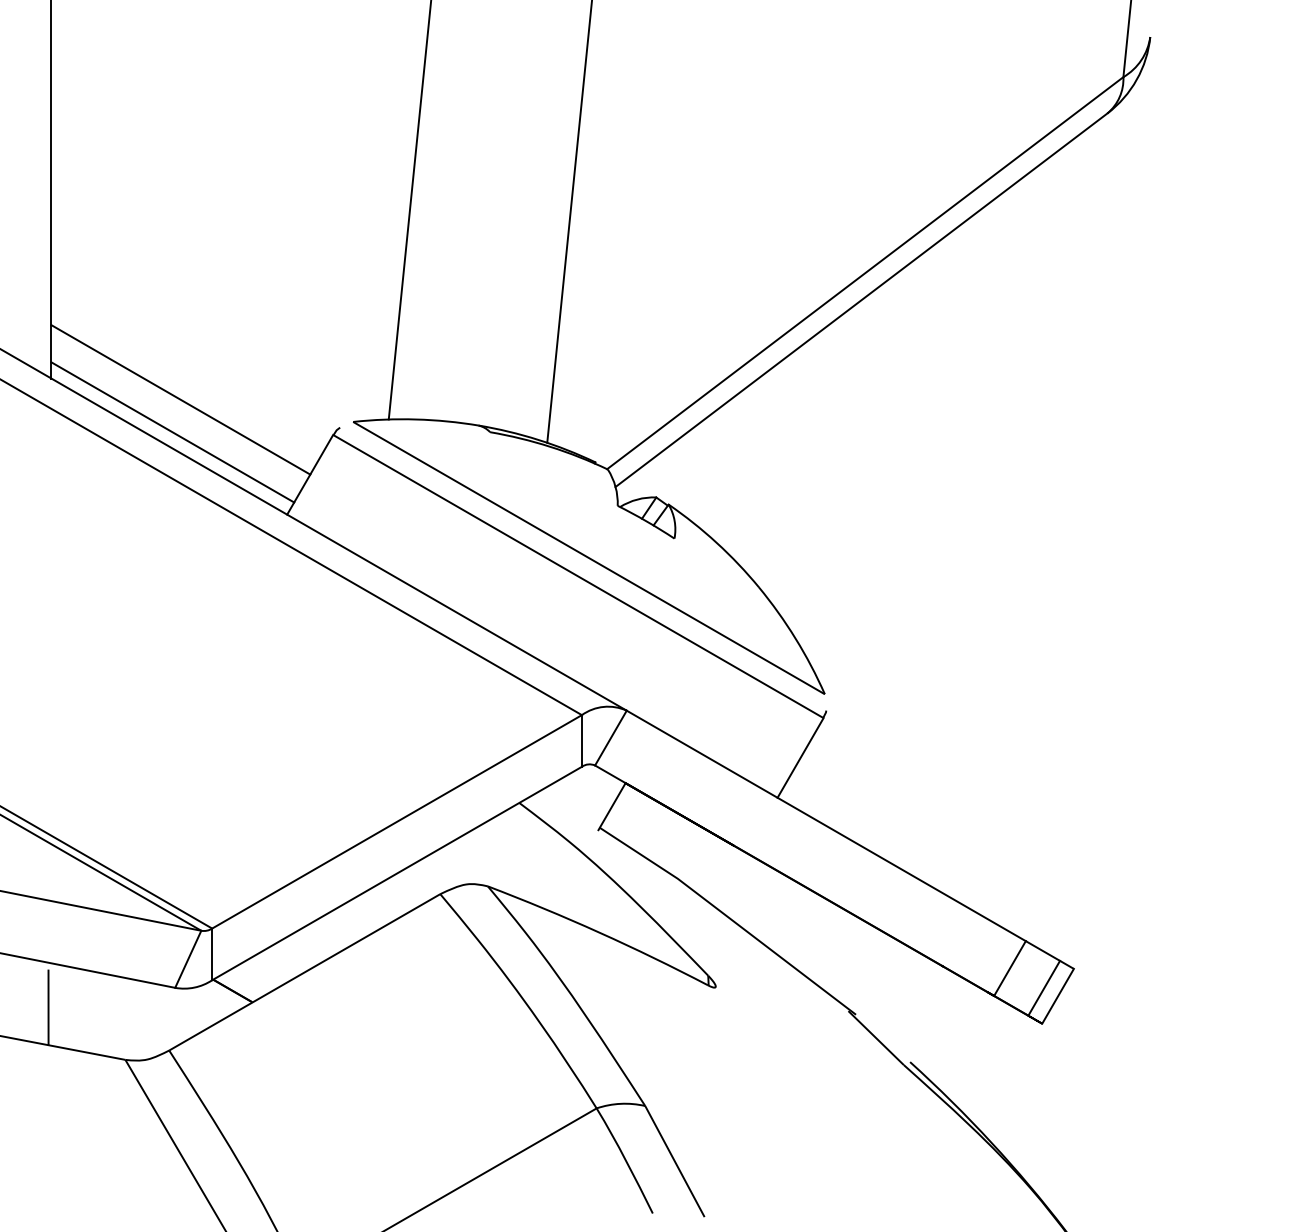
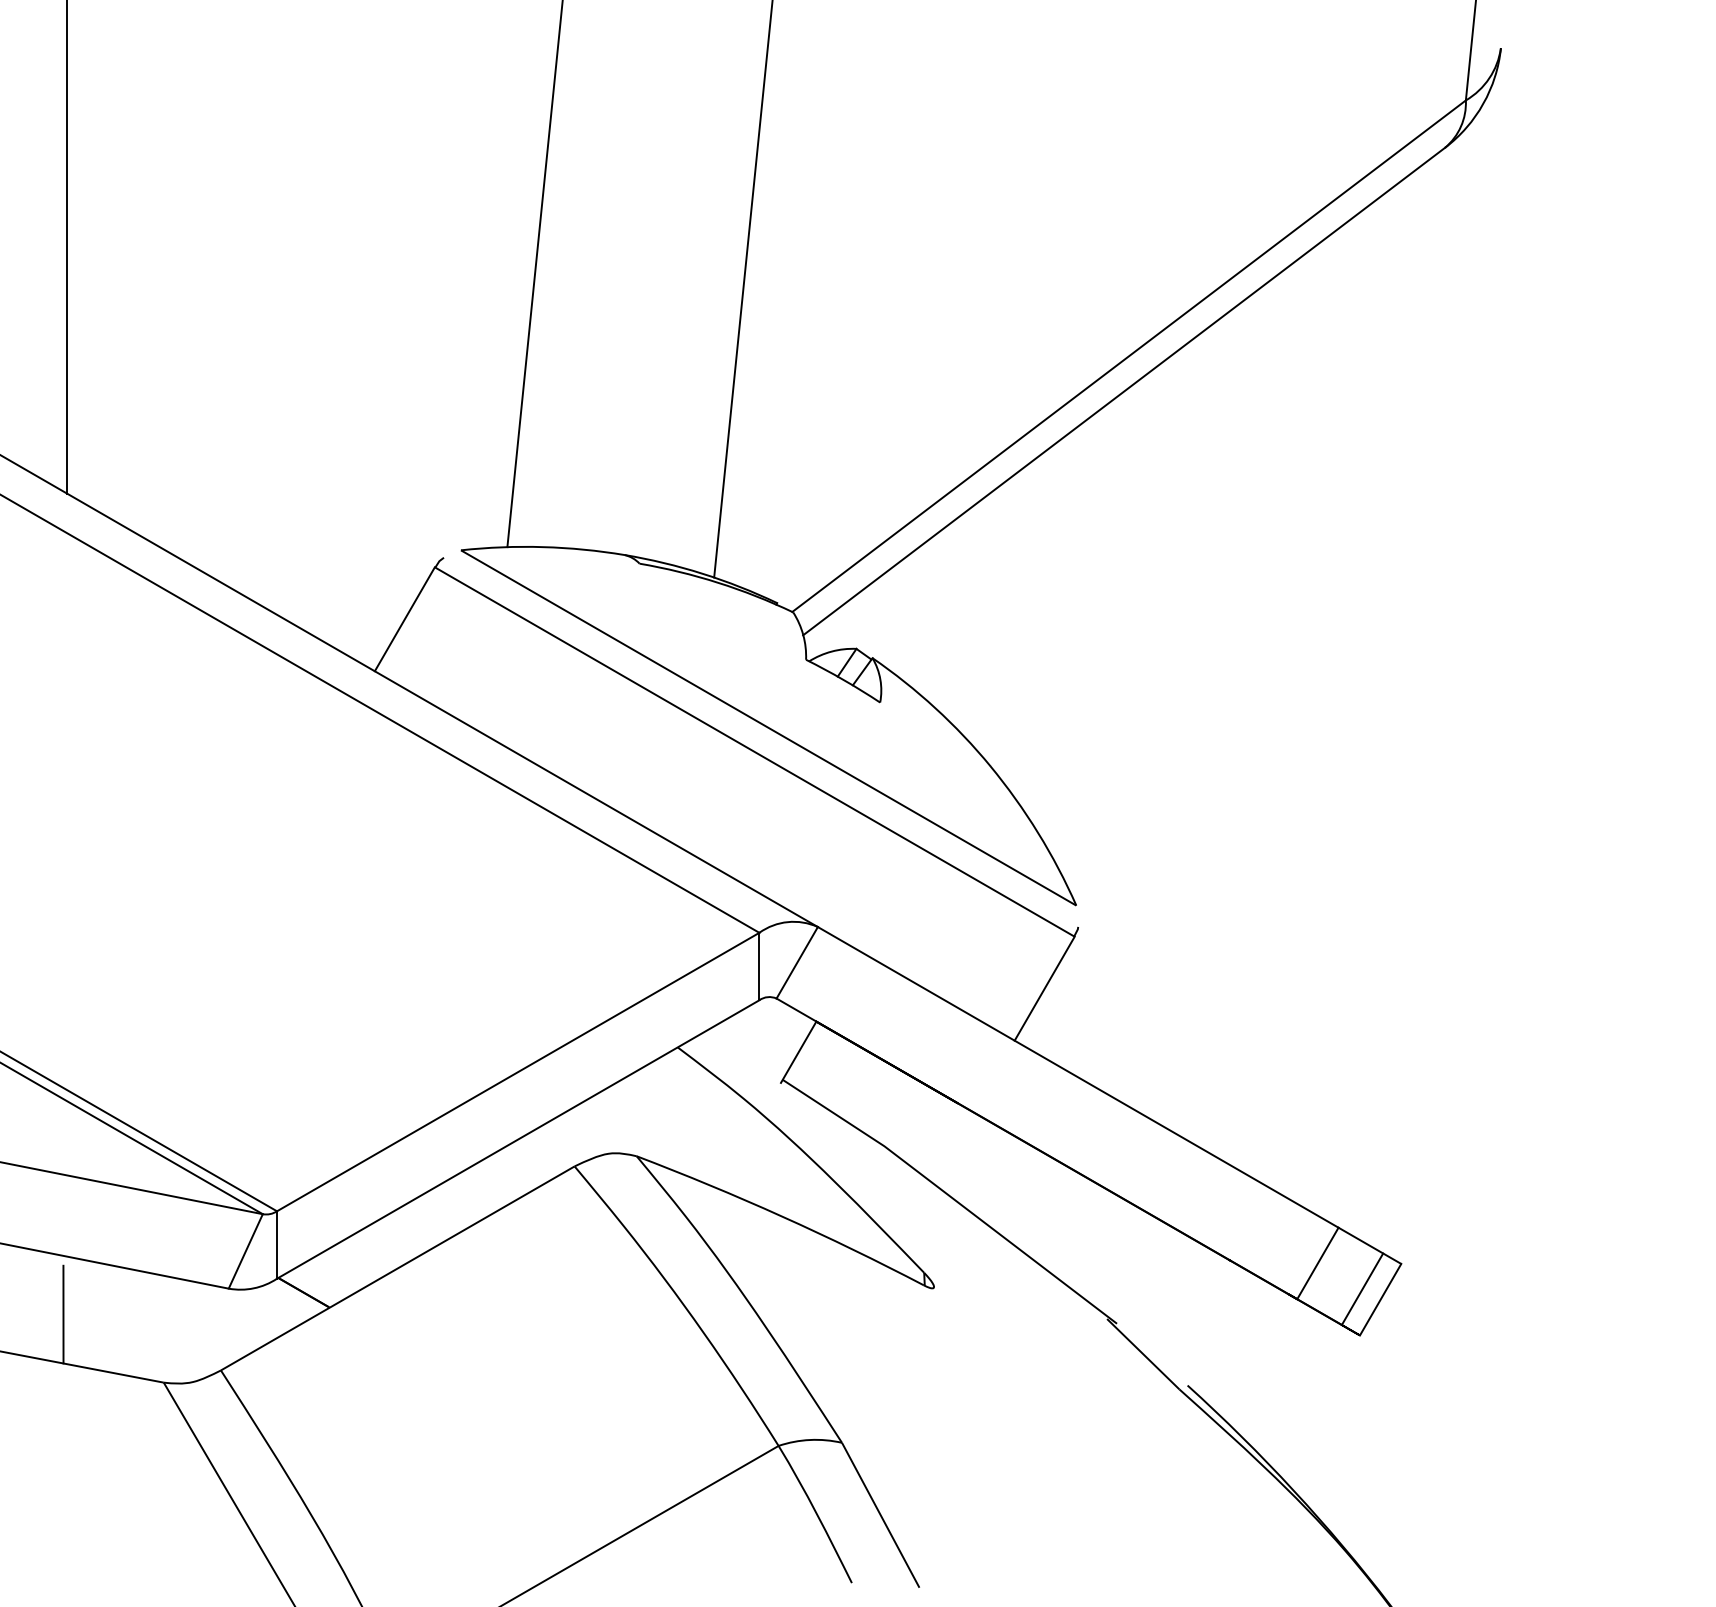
line: (180, 399) -> (235, 521), removed
line: (172, 432) -> (225, 564), removed

